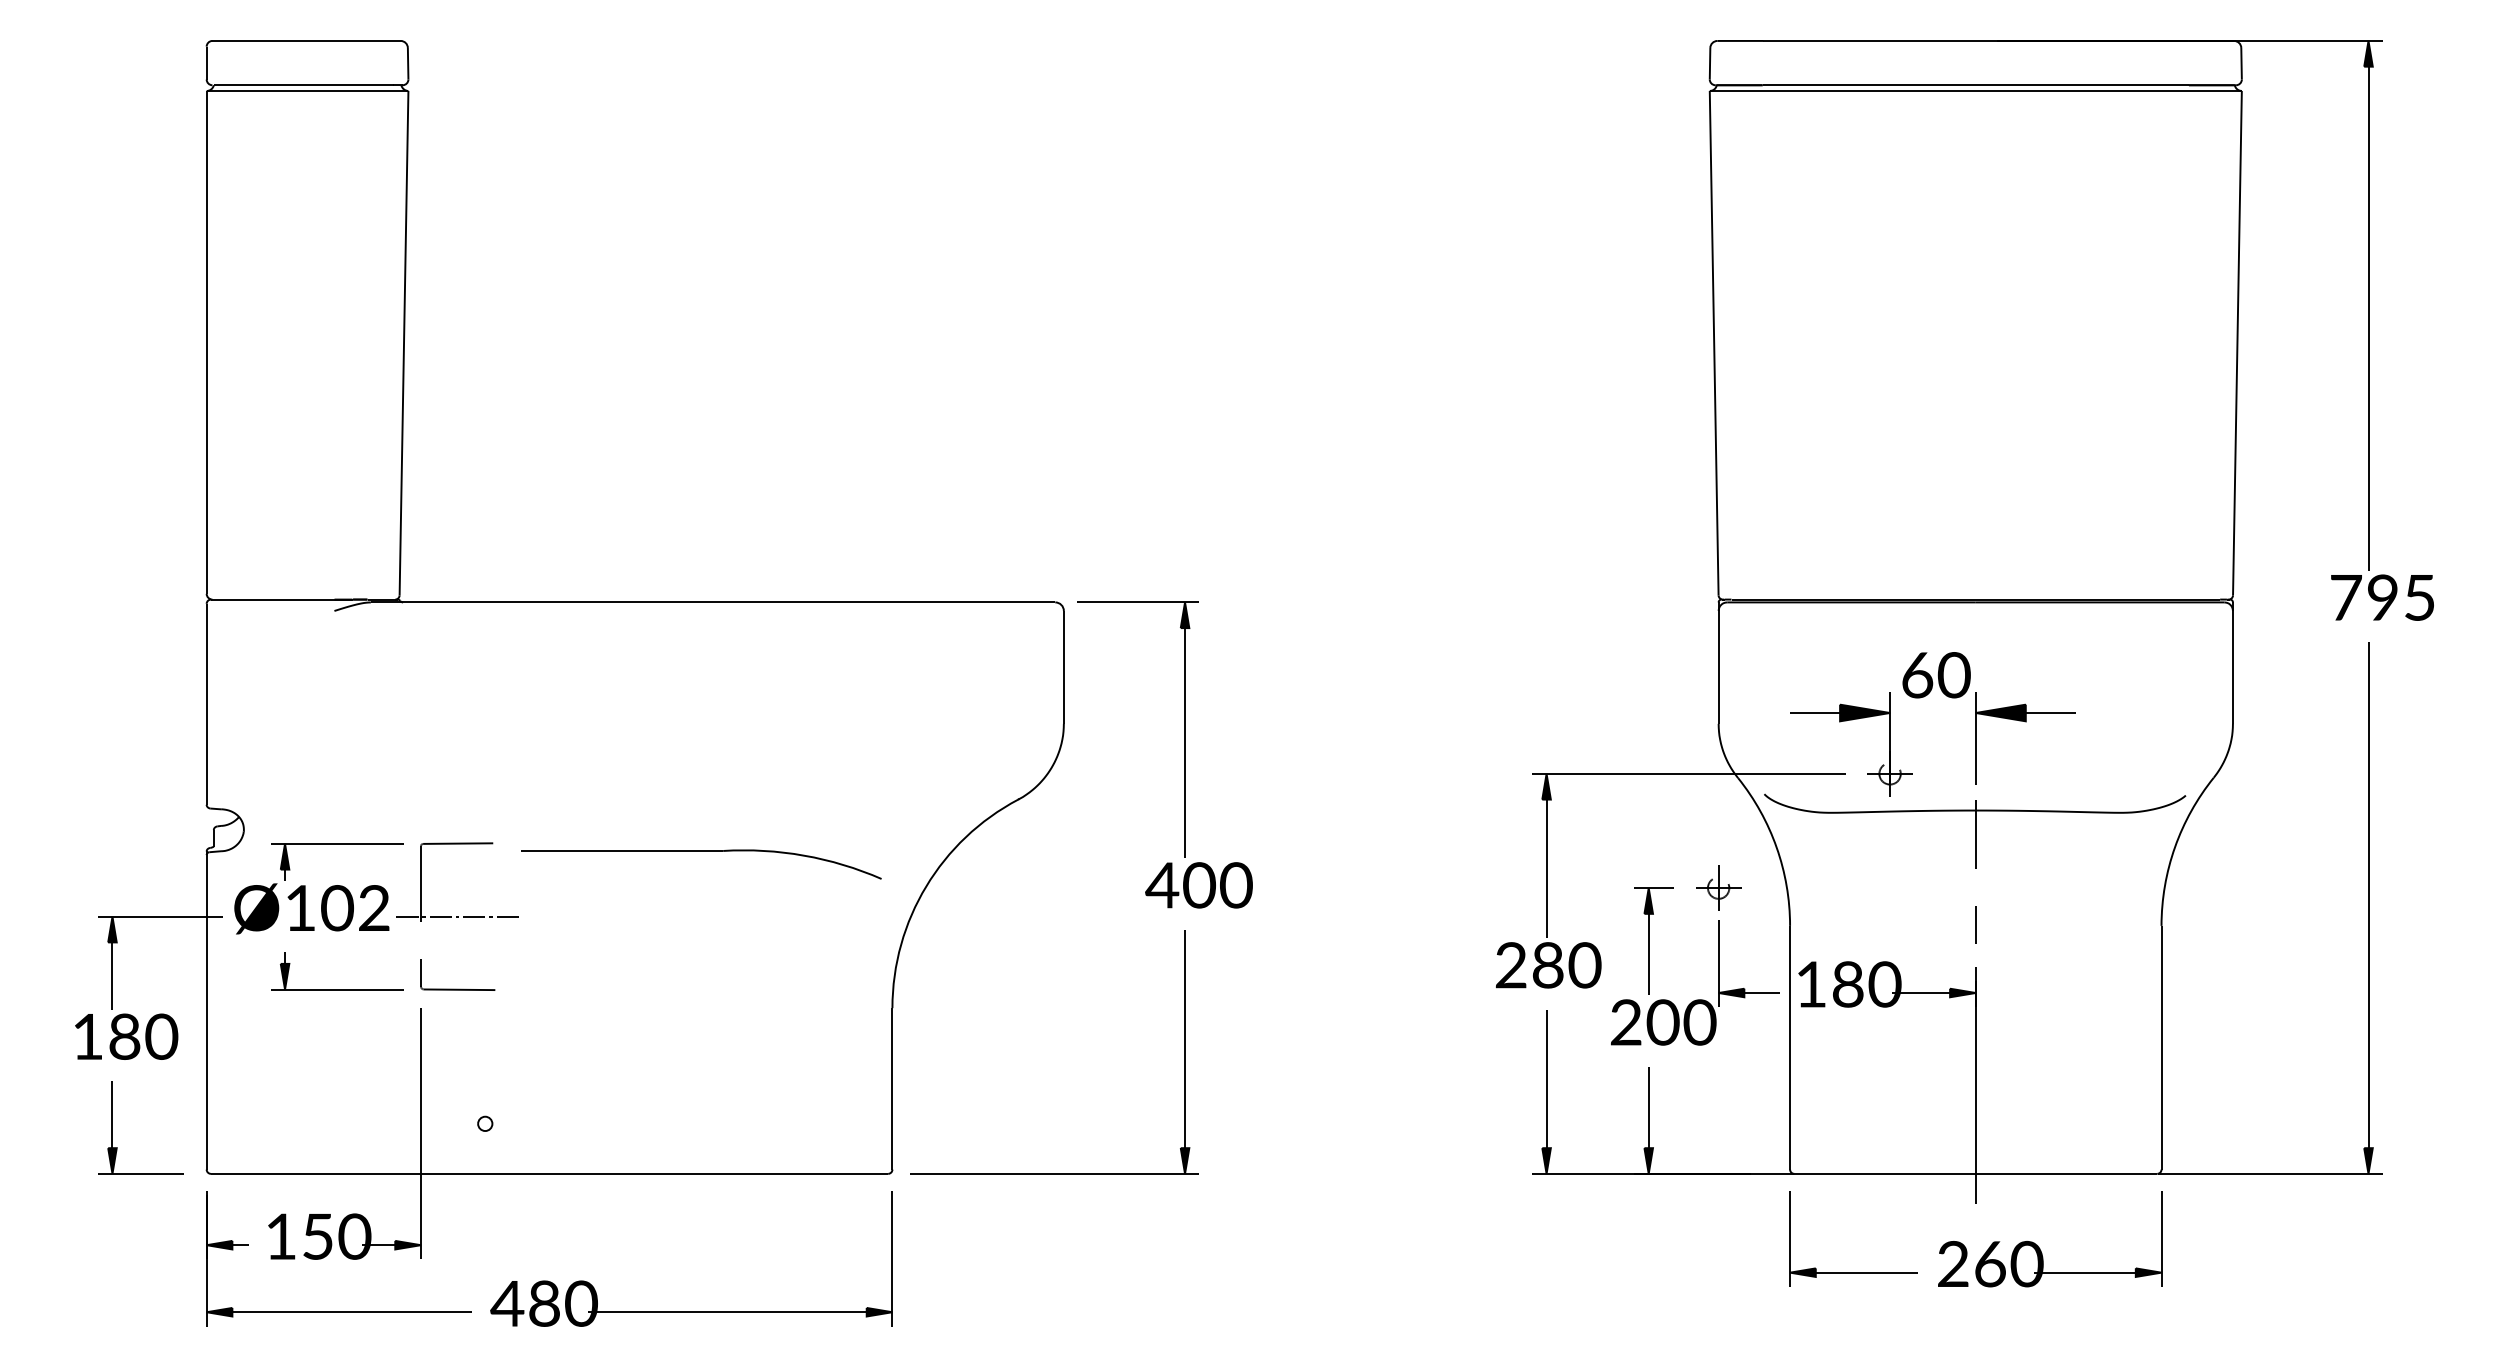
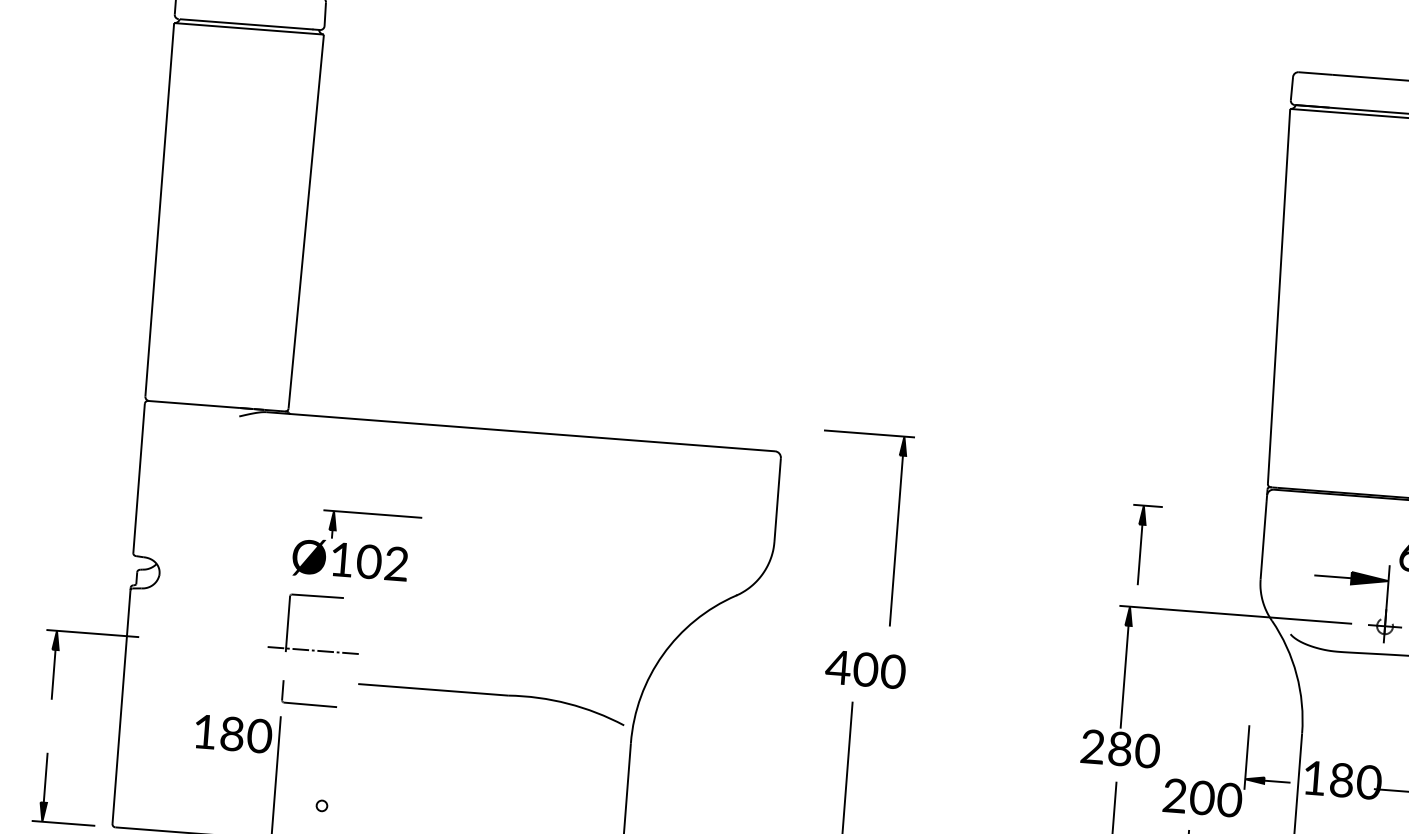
part: (1184, 729) -> (896, 530), moved
part: (701, 851) -> (492, 694), moved
part: (1718, 887) -> (1251, 700), removed
part: (324, 892) -> (360, 549), moved
part: (1653, 940) -> (1144, 544), moved
part: (337, 989) -> (219, 697), removed
text: (126, 1036) -> (233, 733), moved

